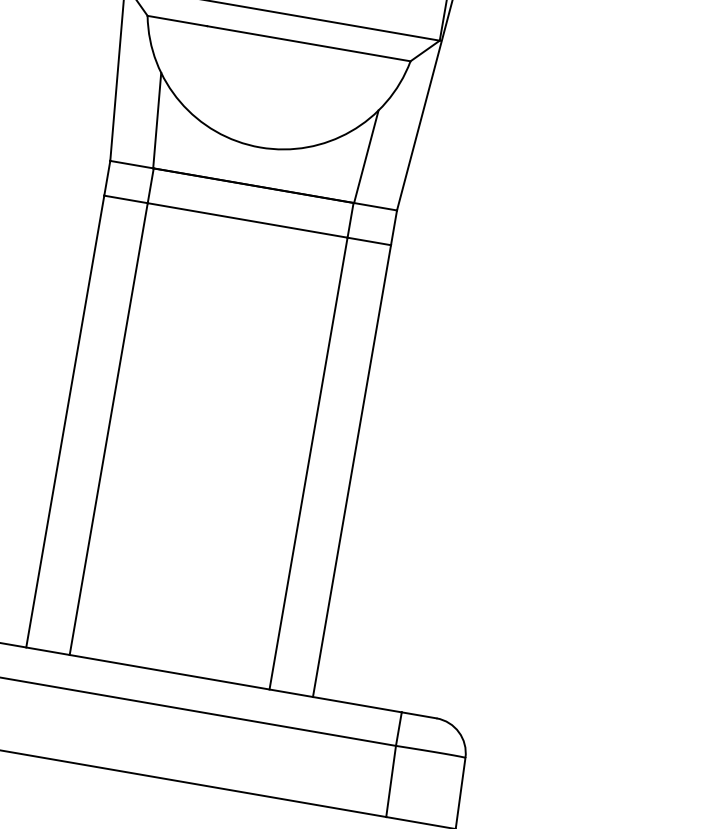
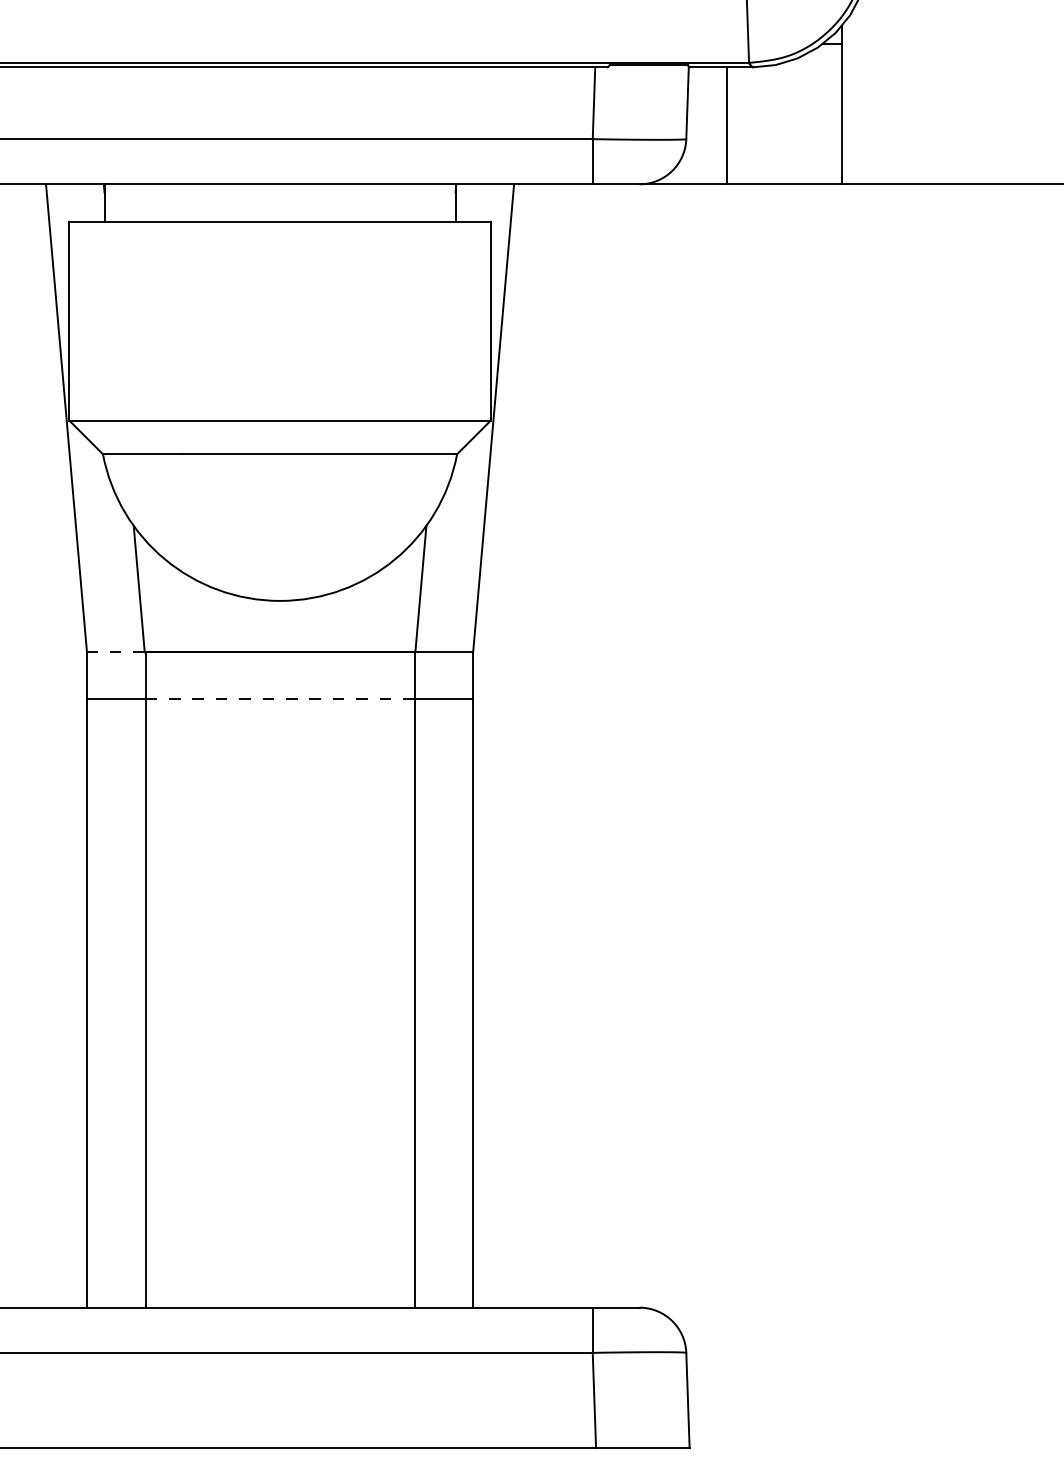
line: (131, 164) -> (115, 652), solid -> dashed
line: (247, 220) -> (280, 699), solid -> dashed

